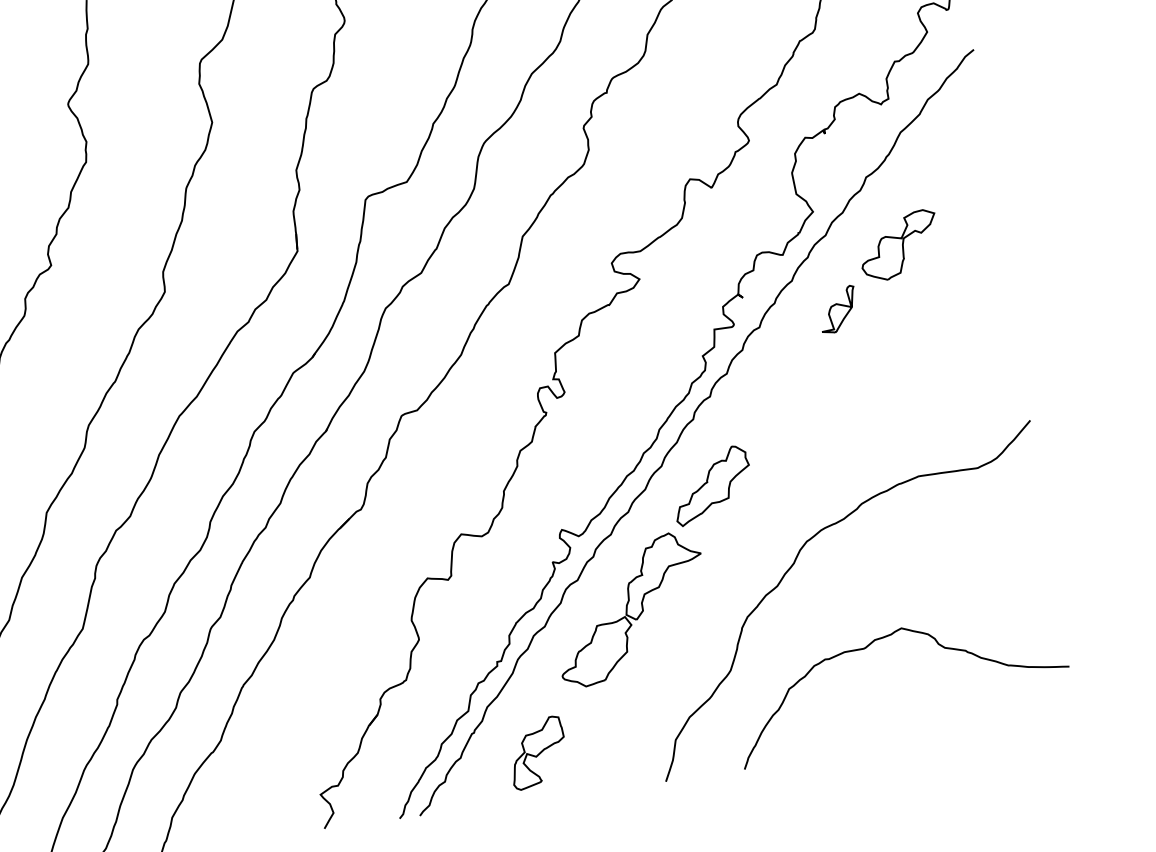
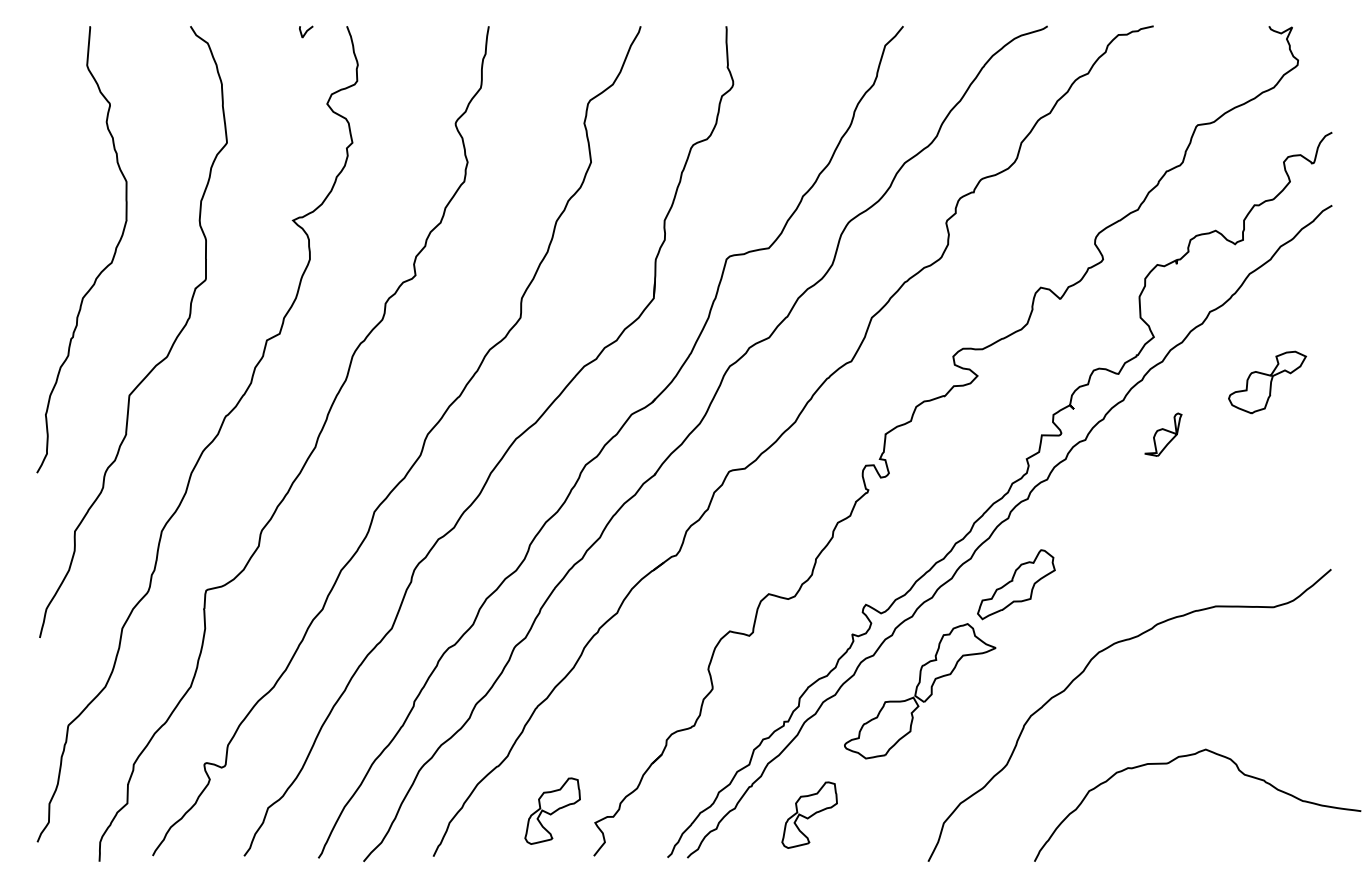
part: (899, 245) -> (1267, 382), moved
curve: (885, 637) -> (1189, 756), moved
part: (275, 788) -> (552, 810), added

